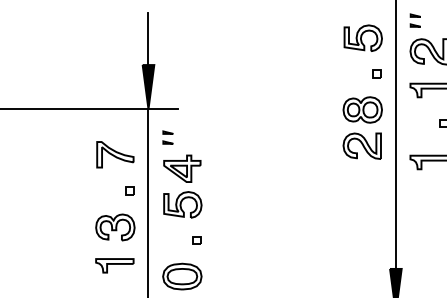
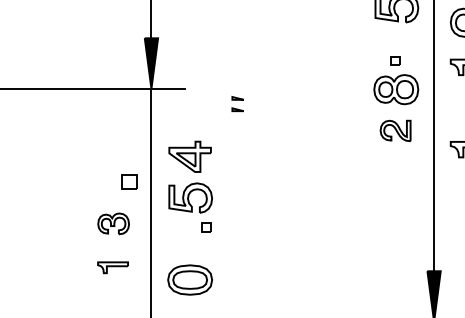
part: (376, 73) -> (394, 60), moved
part: (167, 137) -> (237, 103), moved
part: (361, 145) -> (394, 130), size x0.7
part: (115, 154) -> (113, 140), removed
part: (129, 190) -> (129, 181), size x1.6
part: (115, 227) -> (113, 223), size x0.7
part: (196, 240) -> (206, 227), moved
part: (114, 265) -> (112, 267), size x0.7

